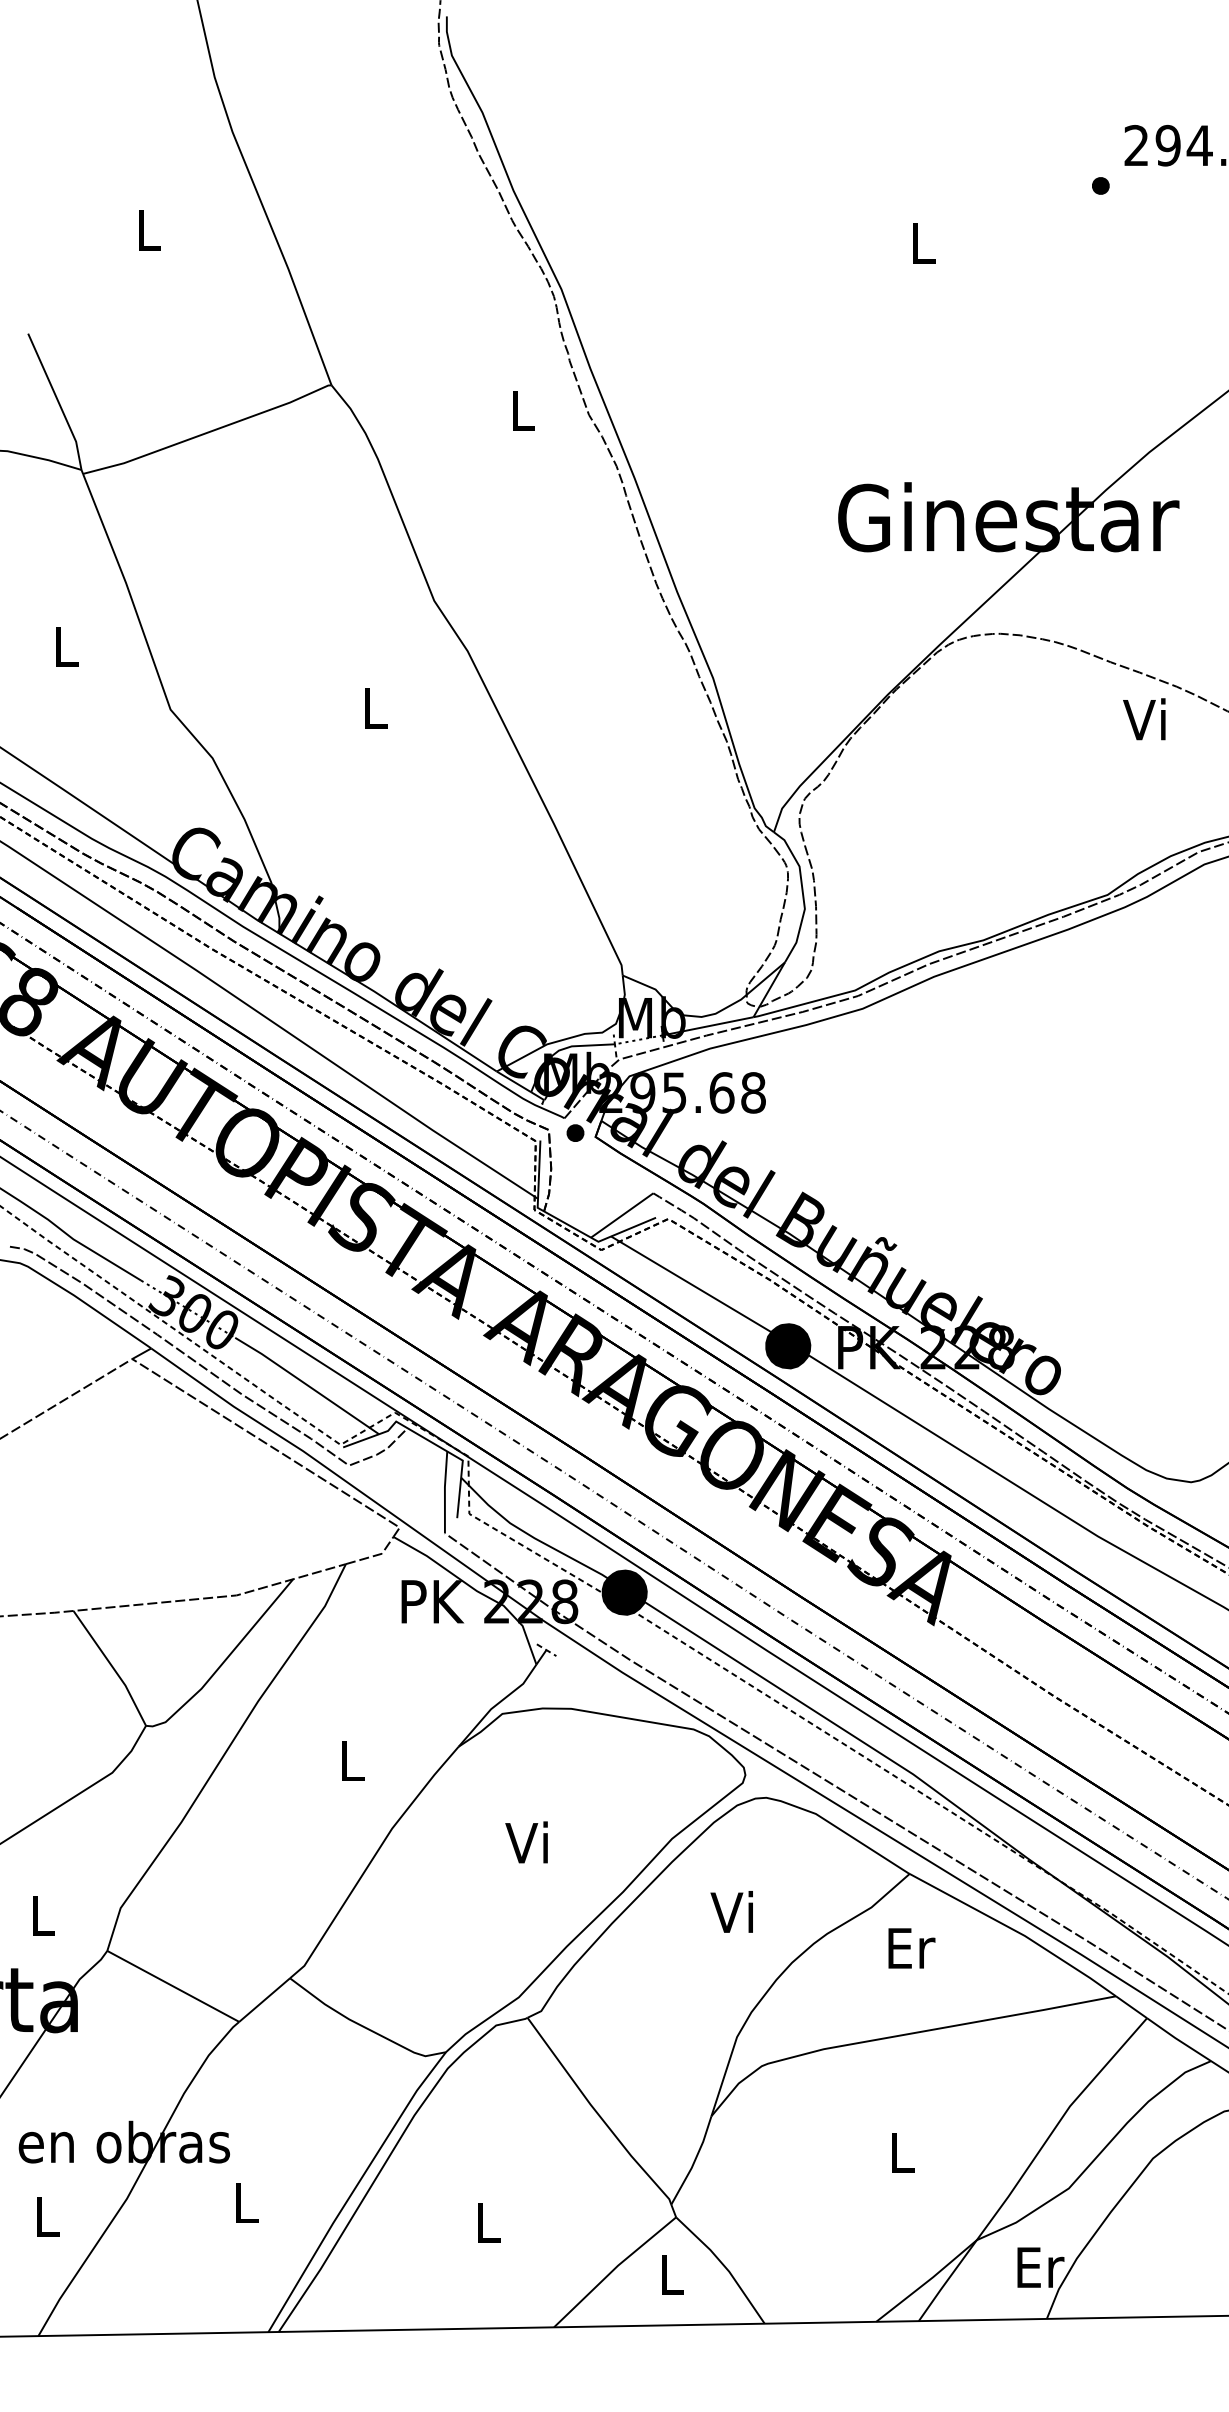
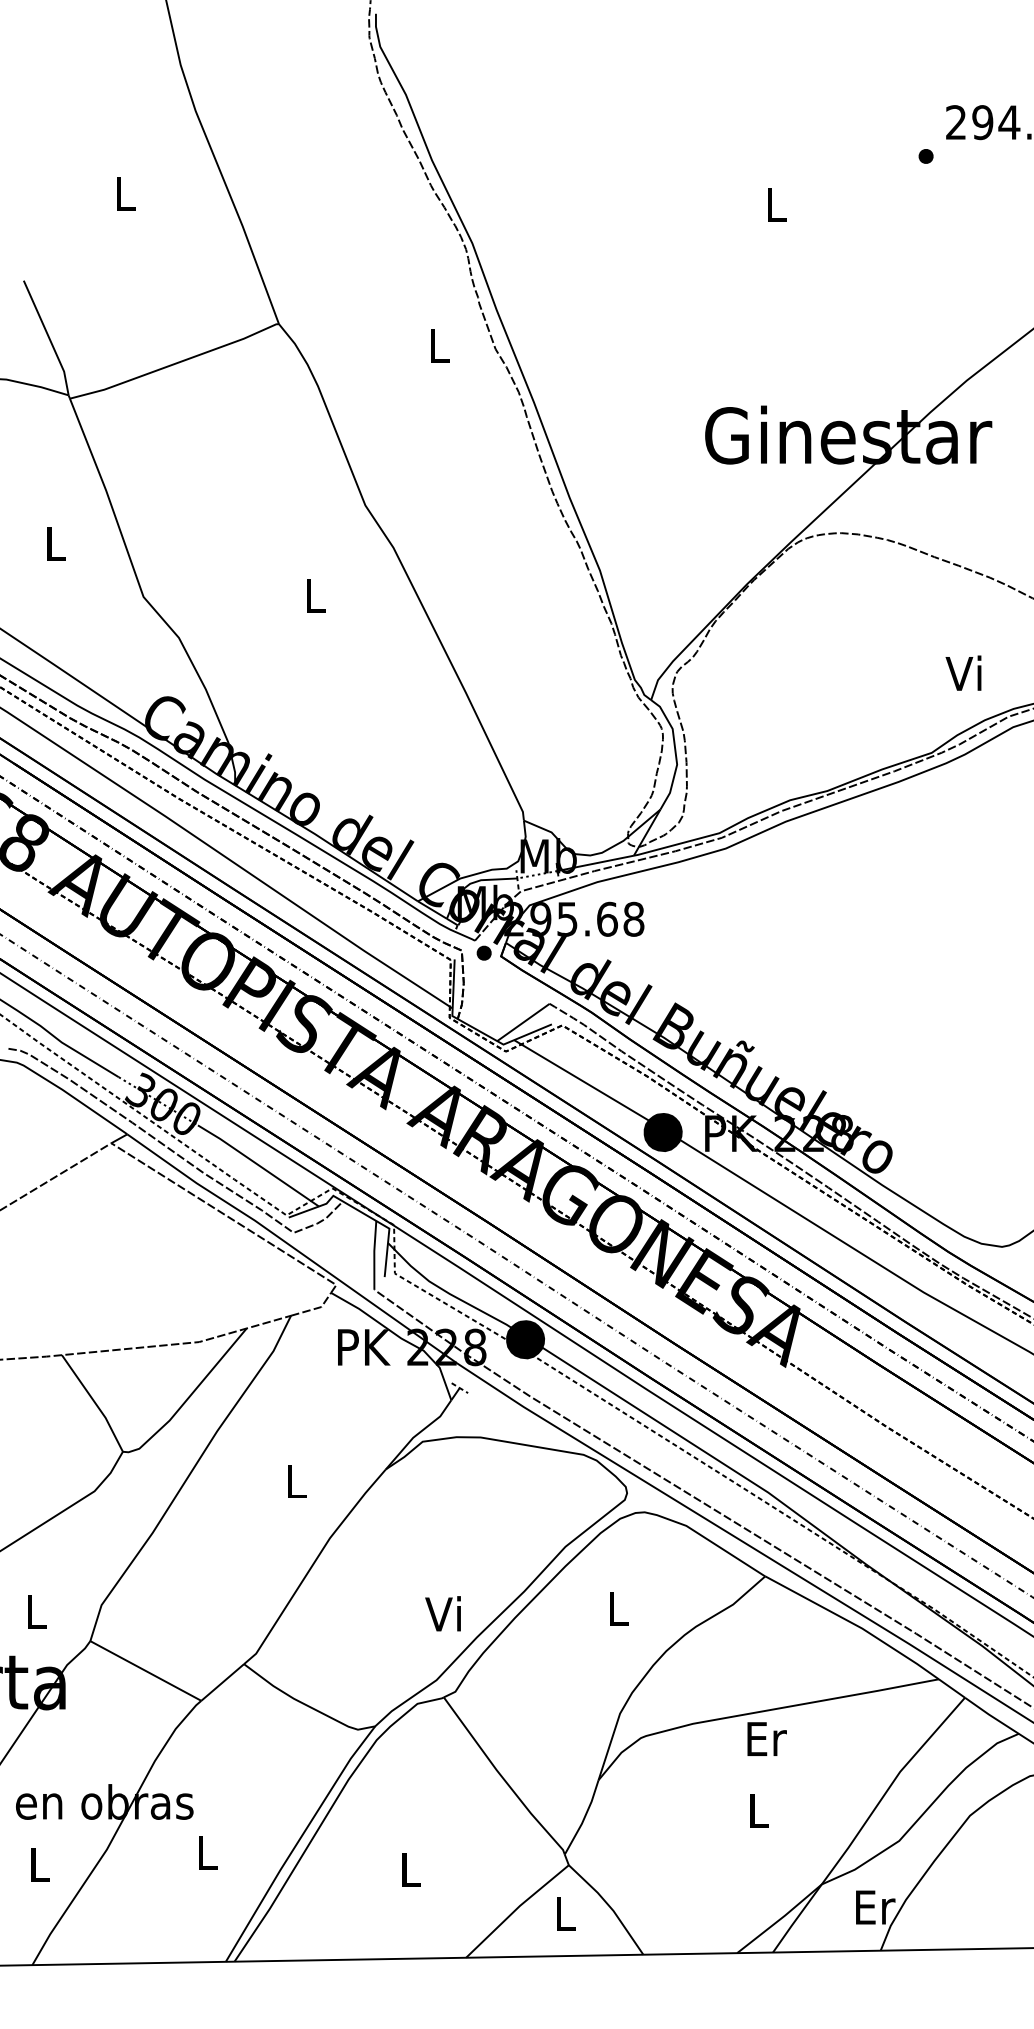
text: (1144, 719) -> (963, 673), moved
text: (526, 1842) -> (442, 1613), moved
text: (731, 1911) -> (615, 1607), Vi -> L
text: (911, 1948) -> (766, 1739), moved

